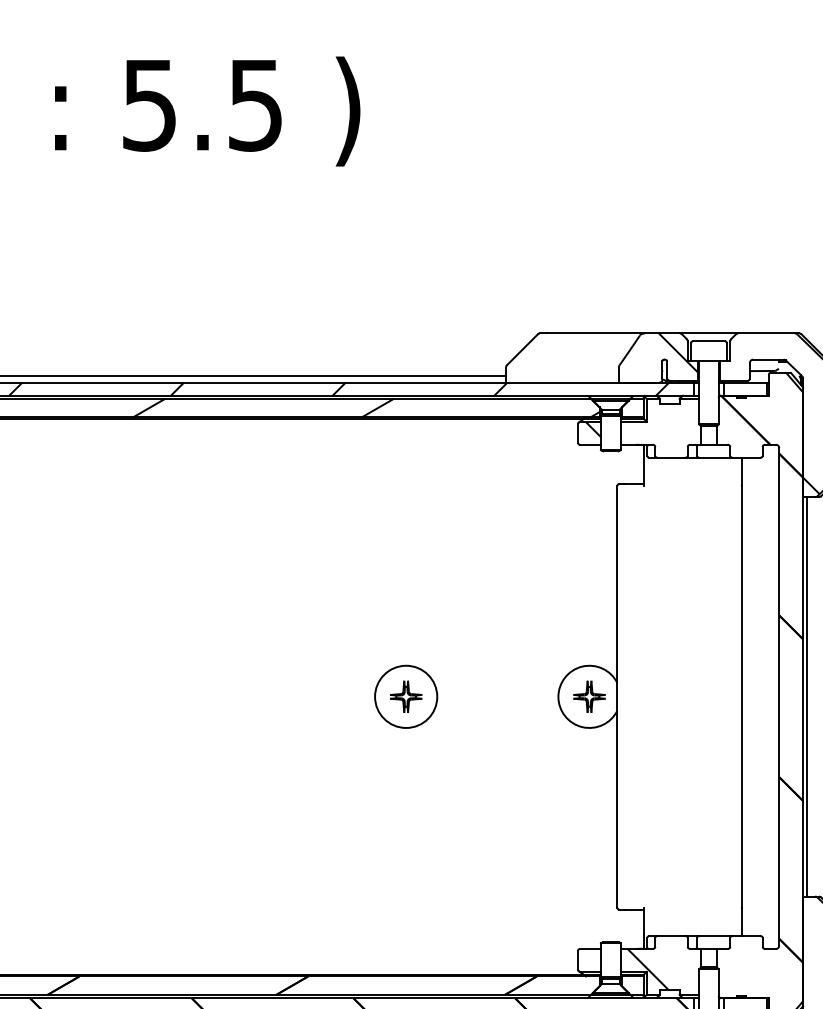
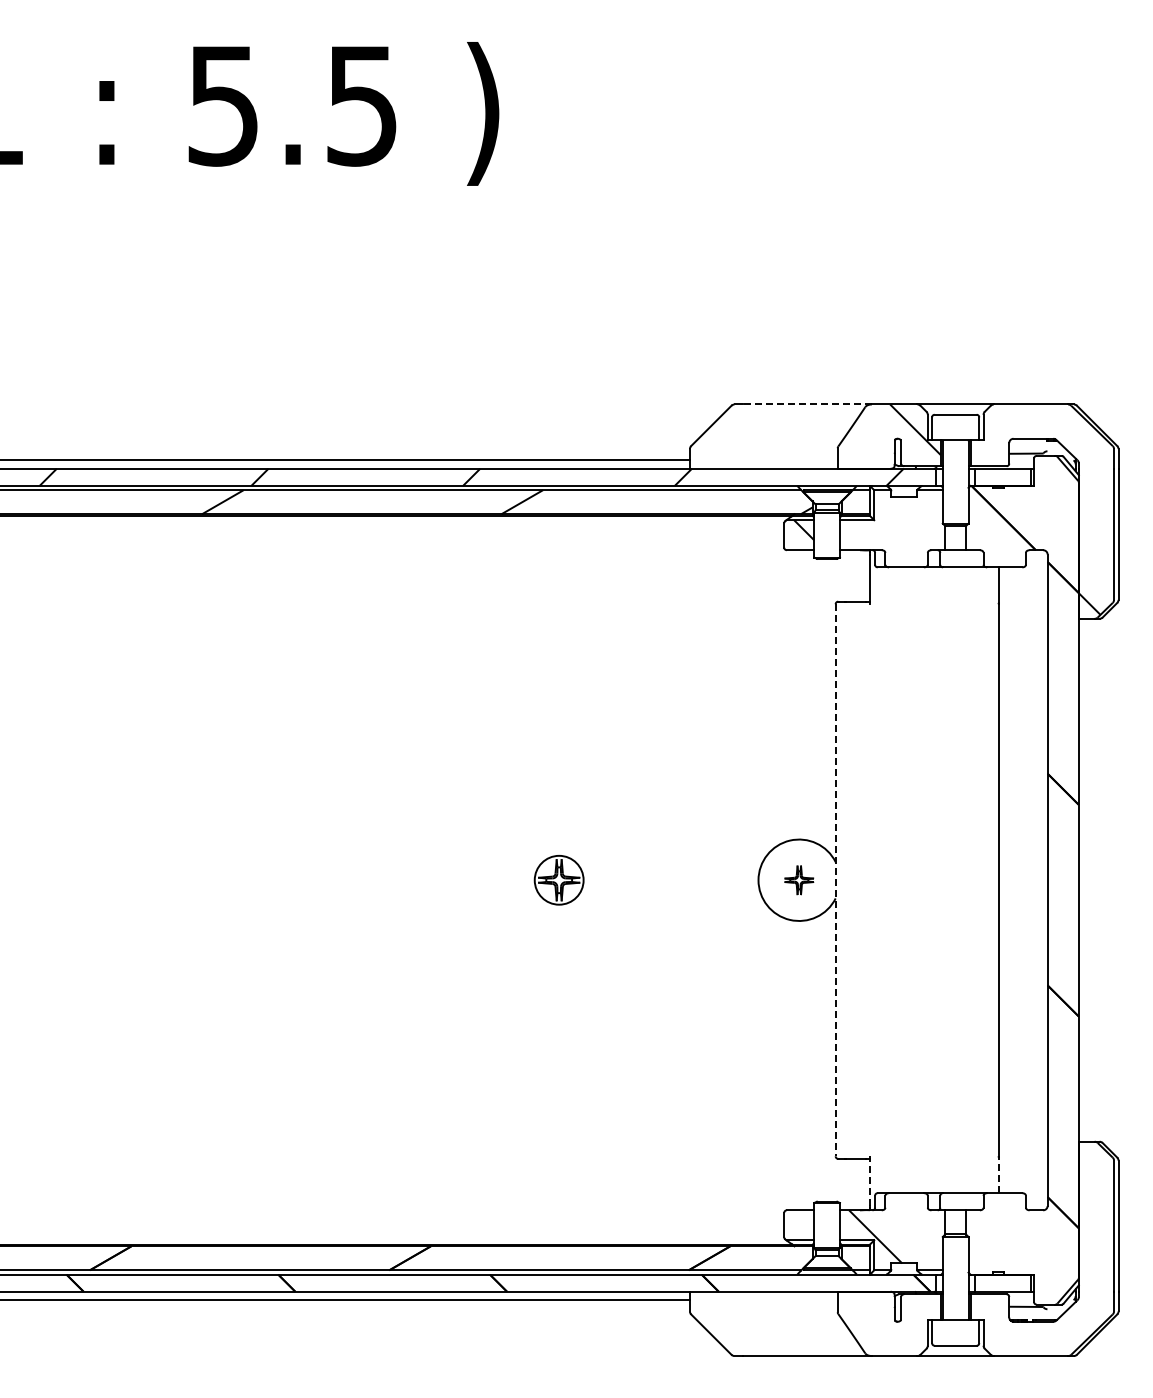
line: (595, 333) -> (806, 404), solid -> dashed
circle: (405, 696) -> (558, 879), size x0.6
line: (807, 696) -> (1084, 879), removed
part: (589, 697) -> (799, 880), size x0.7
line: (617, 697) -> (835, 880), solid -> dashed
line: (742, 921) -> (999, 1174), solid -> dashed
line: (643, 926) -> (869, 1181), solid -> dashed

